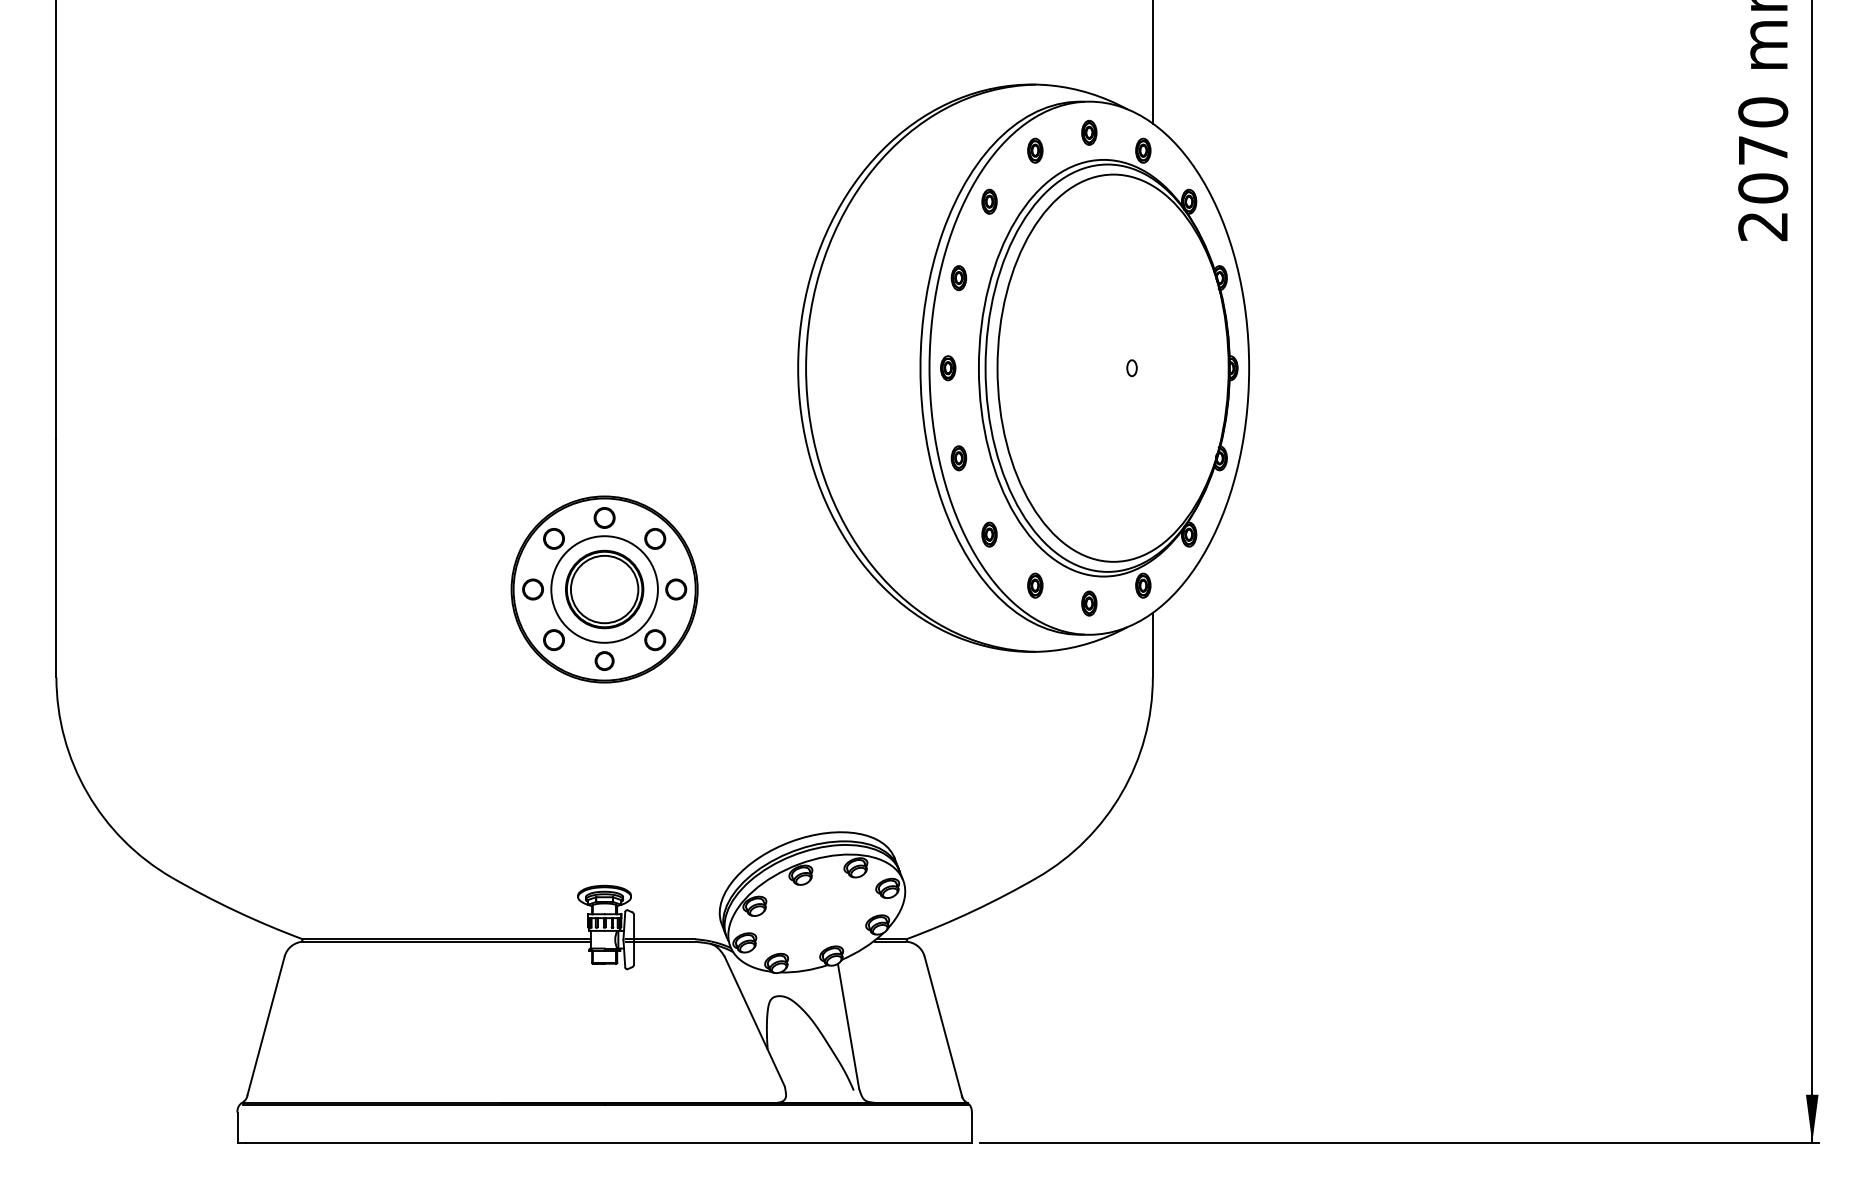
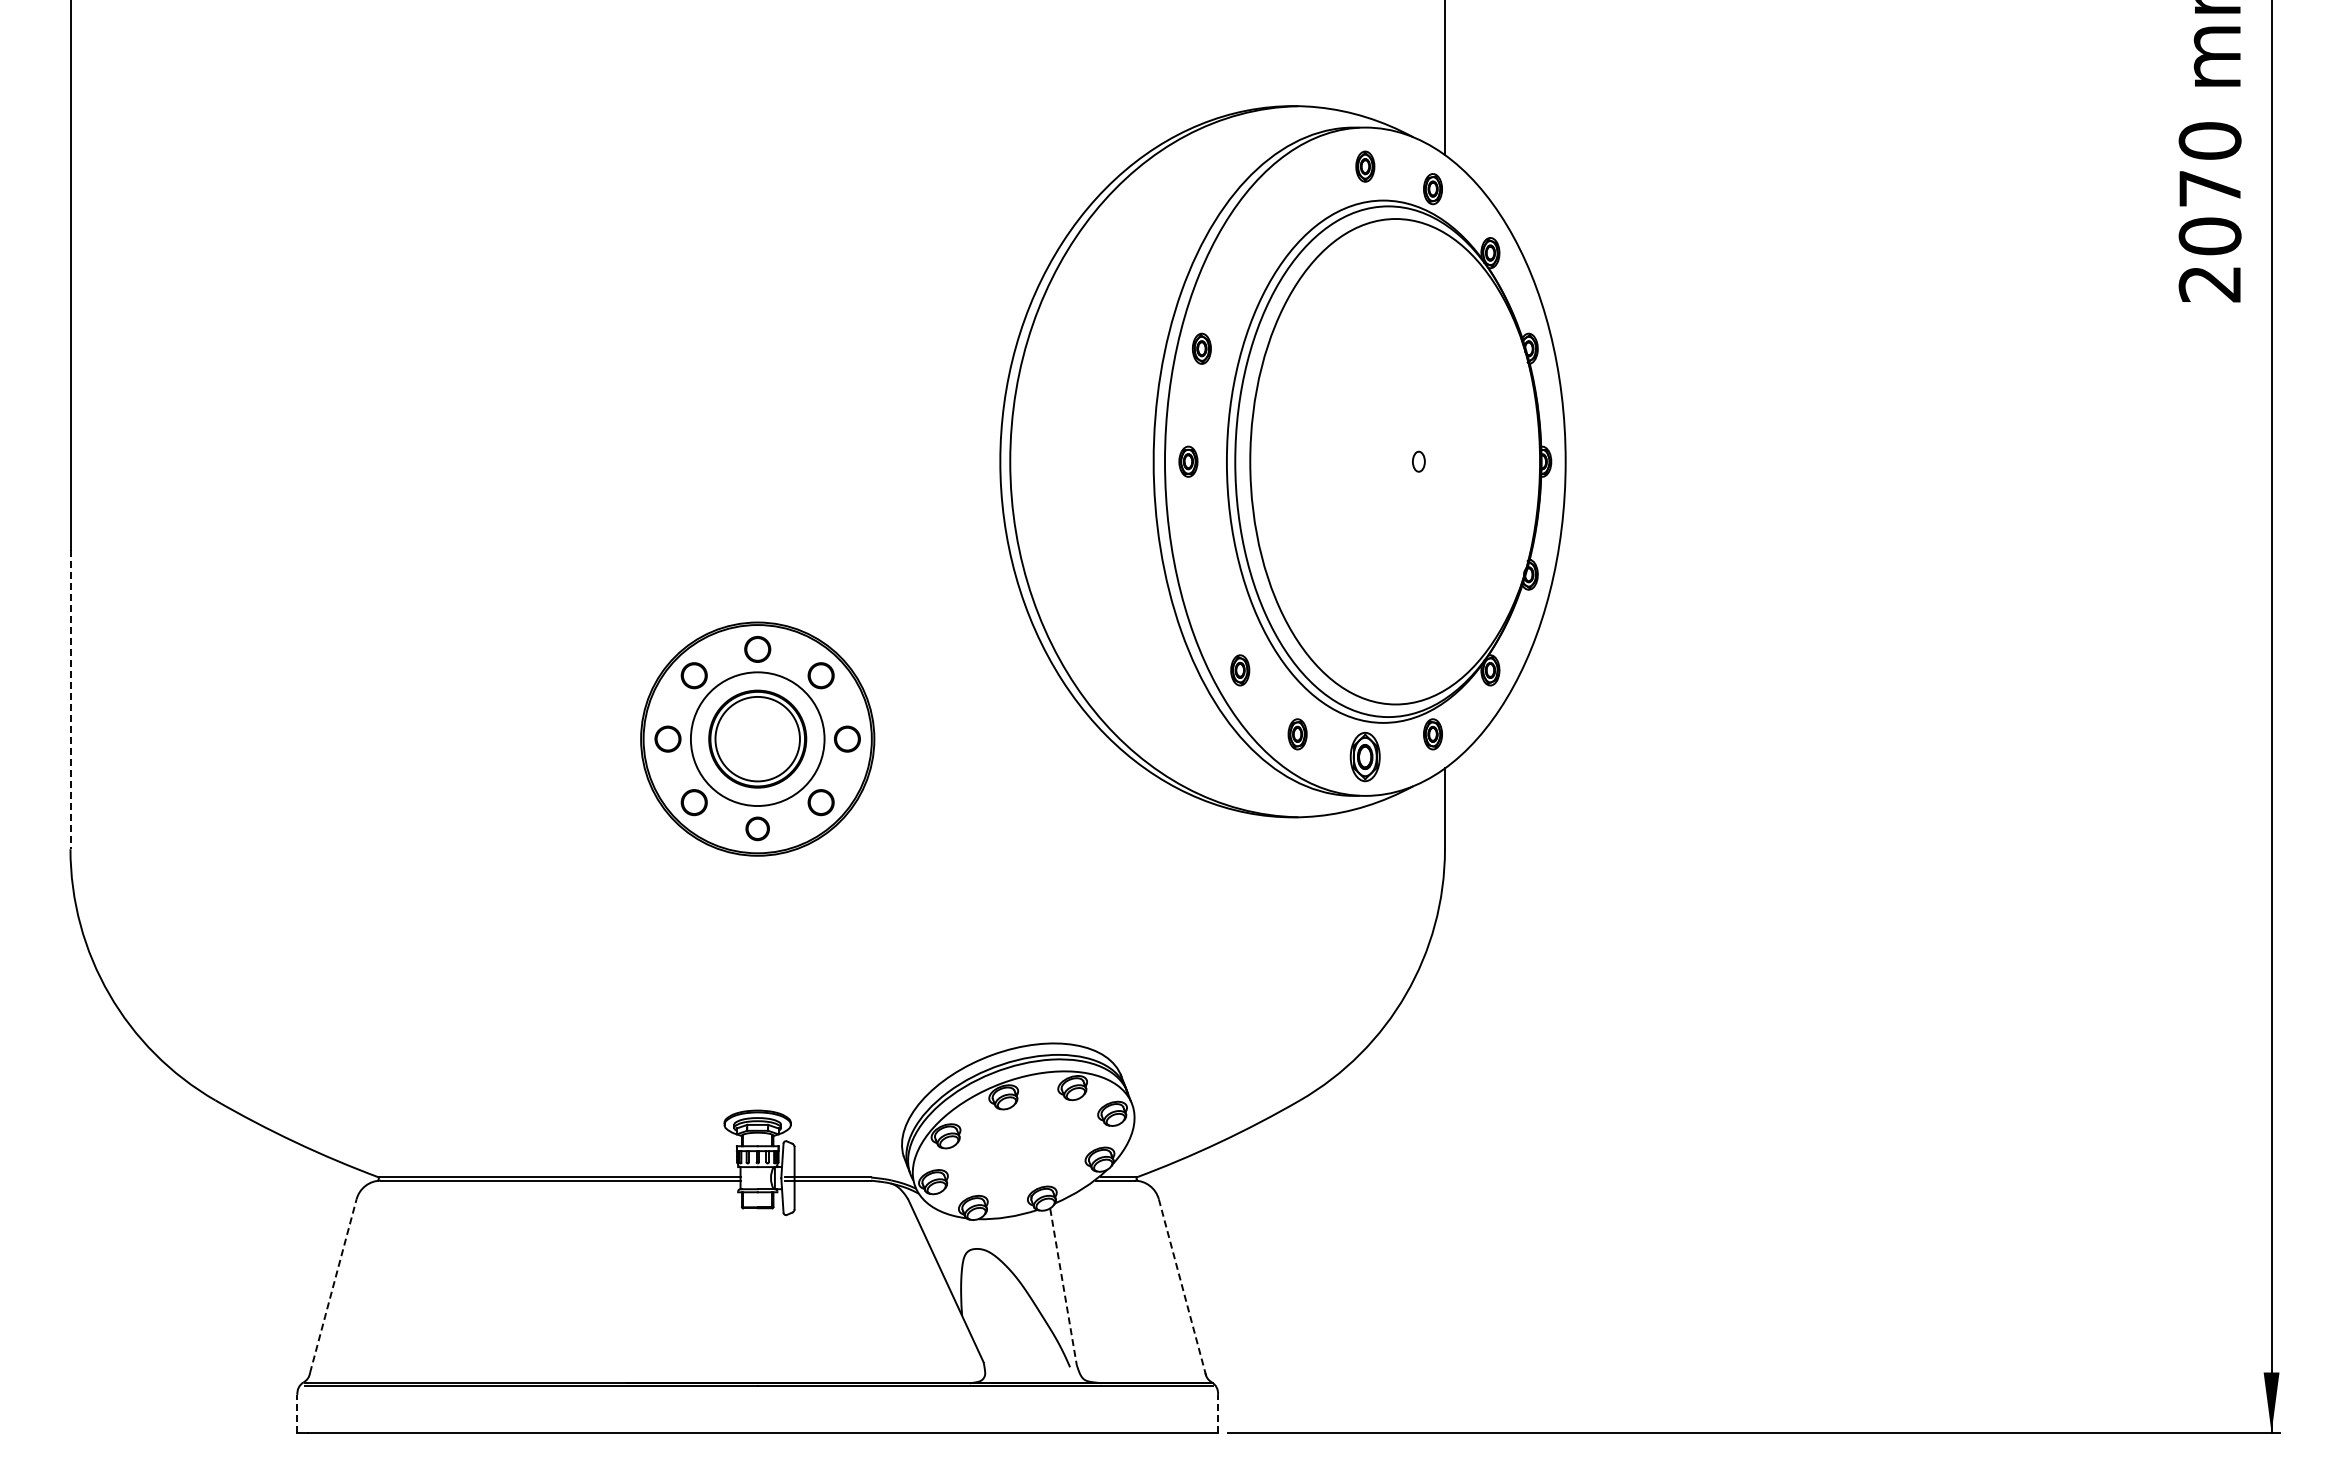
part: (1035, 151) -> (1297, 189), removed
part: (989, 202) -> (1240, 253), removed
part: (958, 458) -> (1201, 574), removed
line: (56, 557) -> (70, 699), solid -> dashed
part: (1089, 603) -> (1365, 756), size x1.6
line: (266, 1026) -> (333, 1286), solid -> dashed
line: (848, 1026) -> (1063, 1287), solid -> dashed
line: (943, 1026) -> (1182, 1287), solid -> dashed
line: (237, 1127) -> (297, 1413), solid -> dashed
line: (972, 1127) -> (1218, 1413), solid -> dashed

